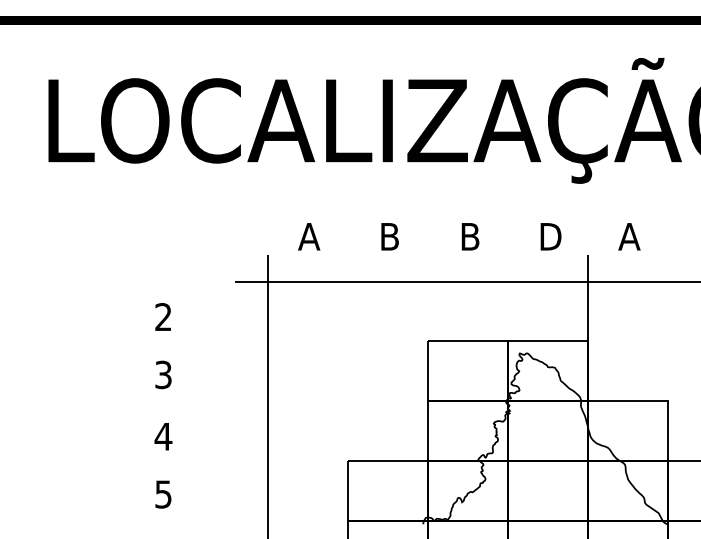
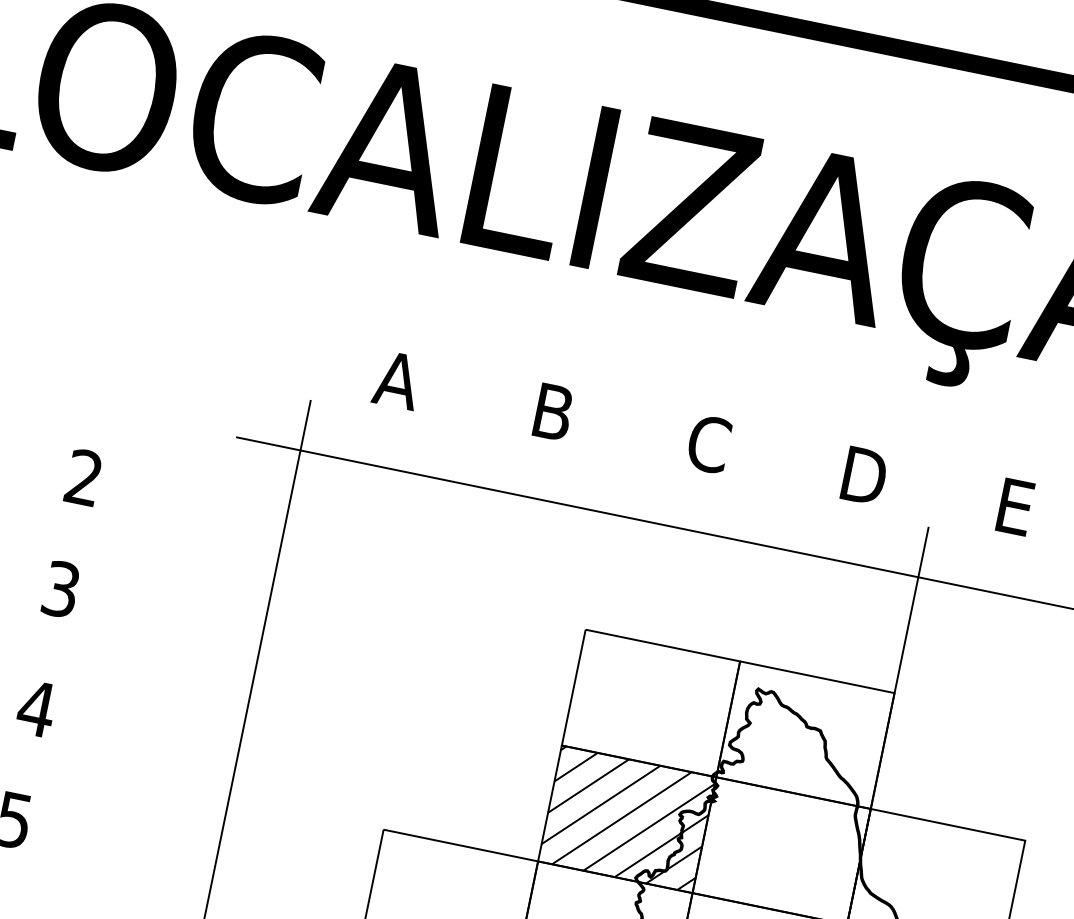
text: (470, 236) -> (709, 443), B -> C
text: (629, 236) -> (1016, 506), A -> E
hatch: (468, 431) -> (627, 819), added

